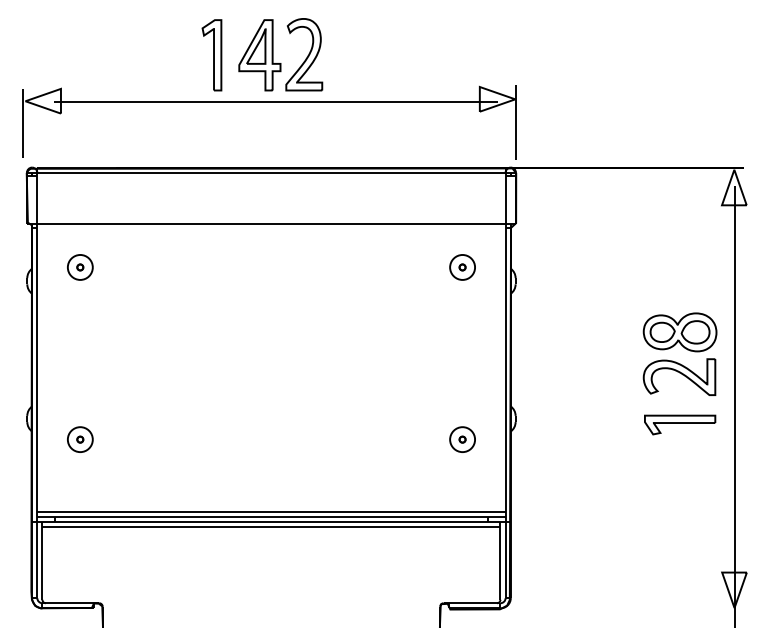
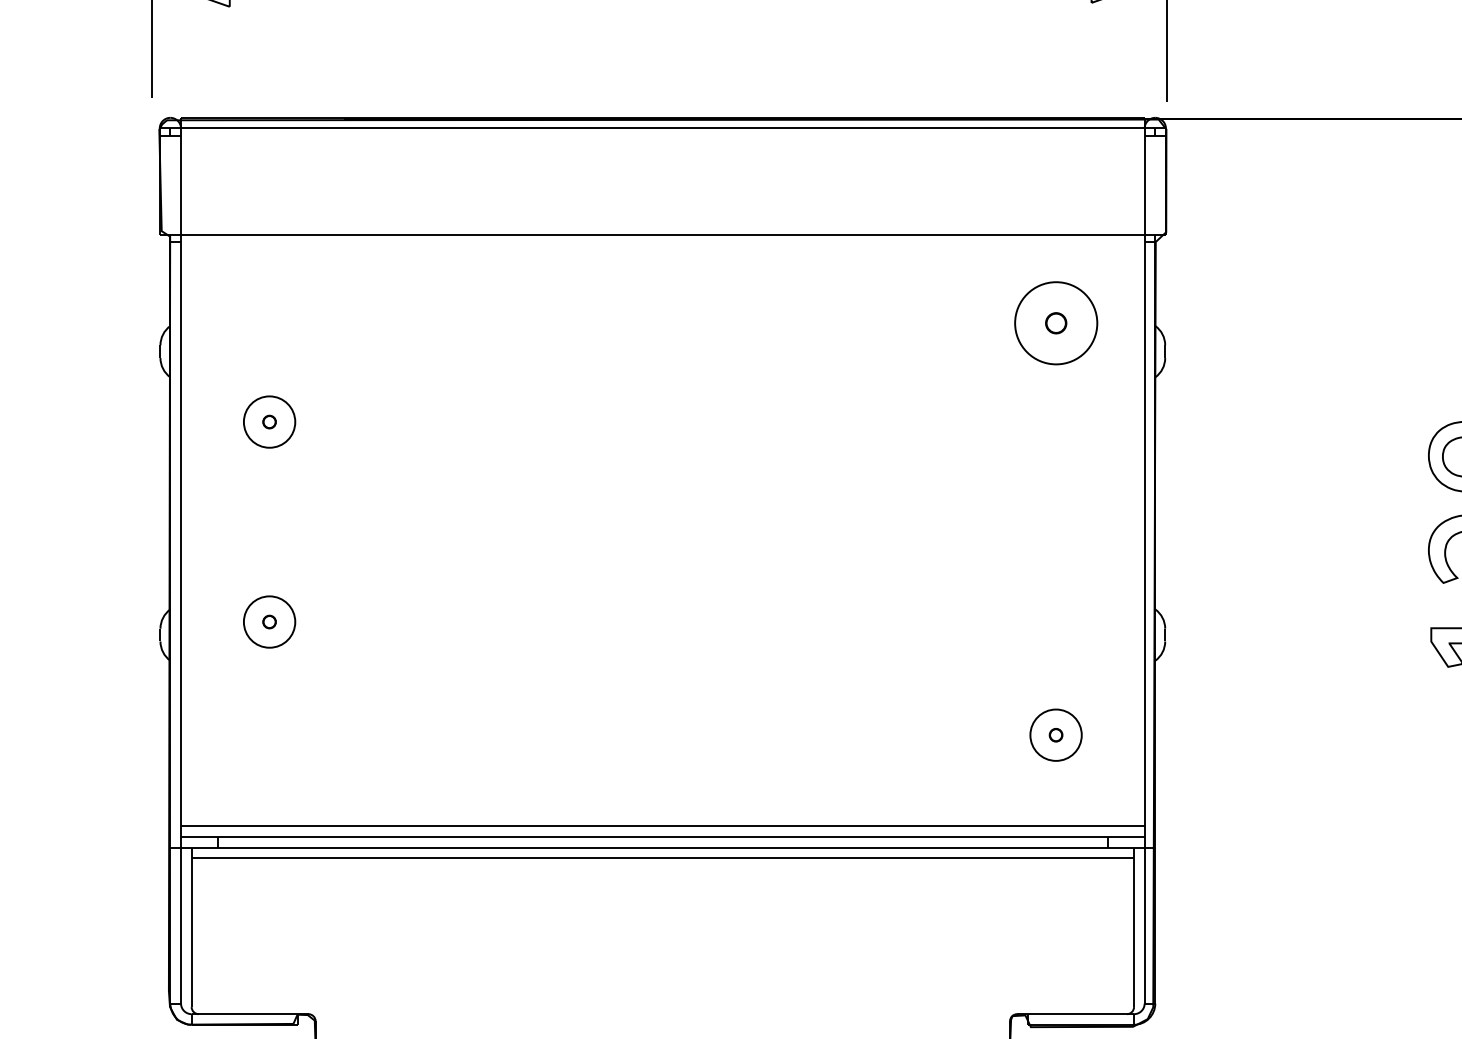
part: (80, 267) -> (269, 422), moved
part: (462, 267) -> (1055, 323), size x1.6
part: (80, 439) -> (269, 621), moved
part: (462, 439) -> (1055, 734), moved

